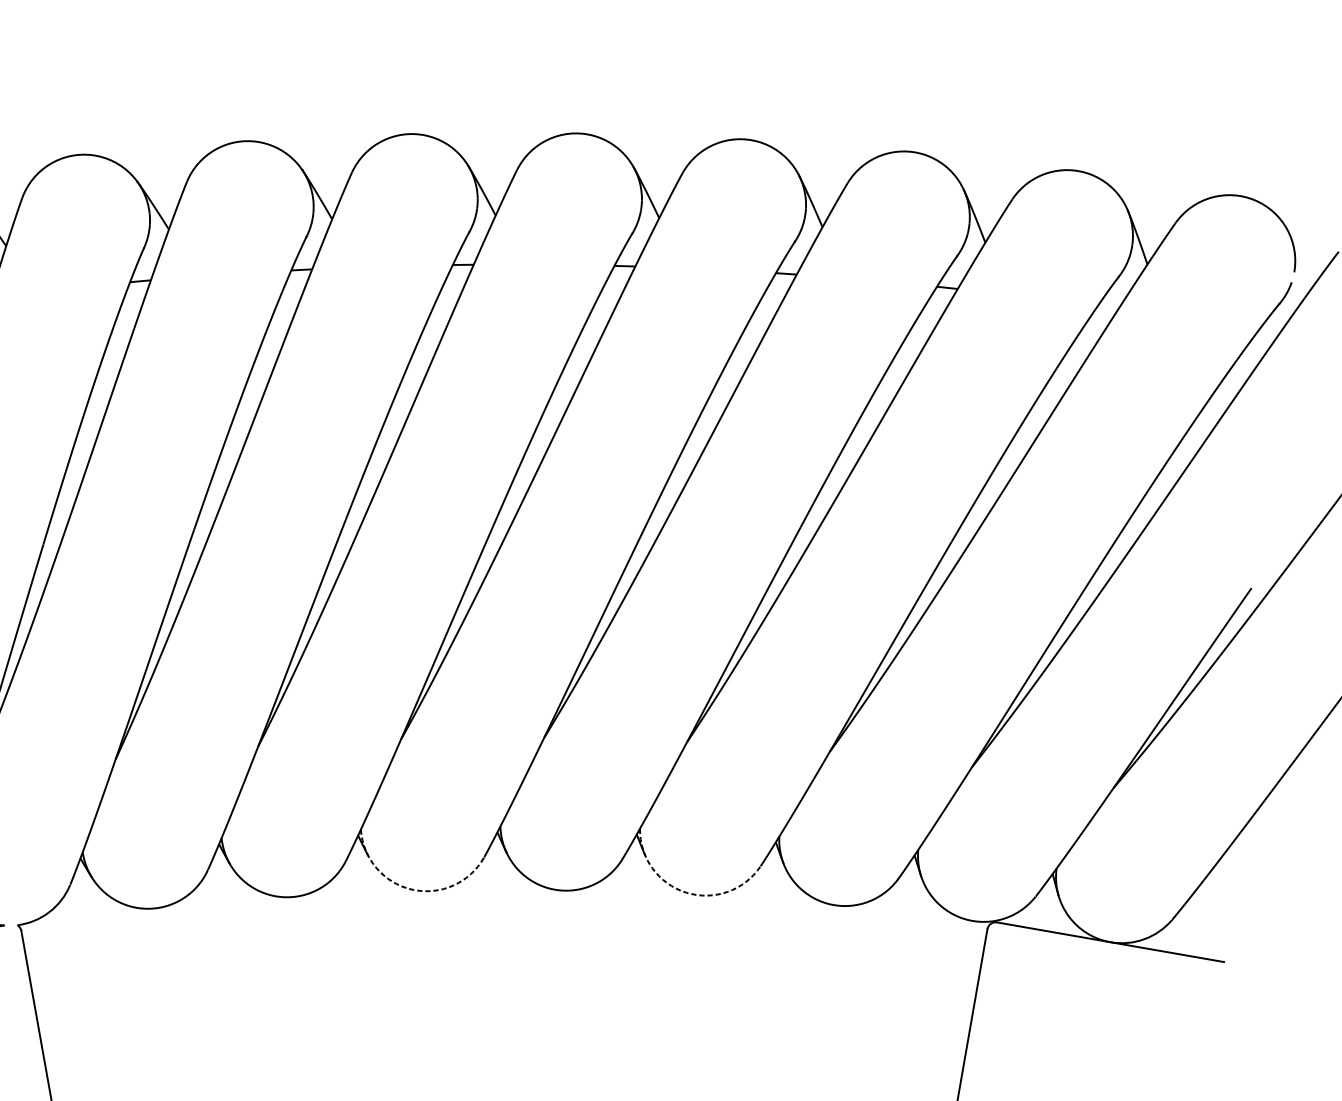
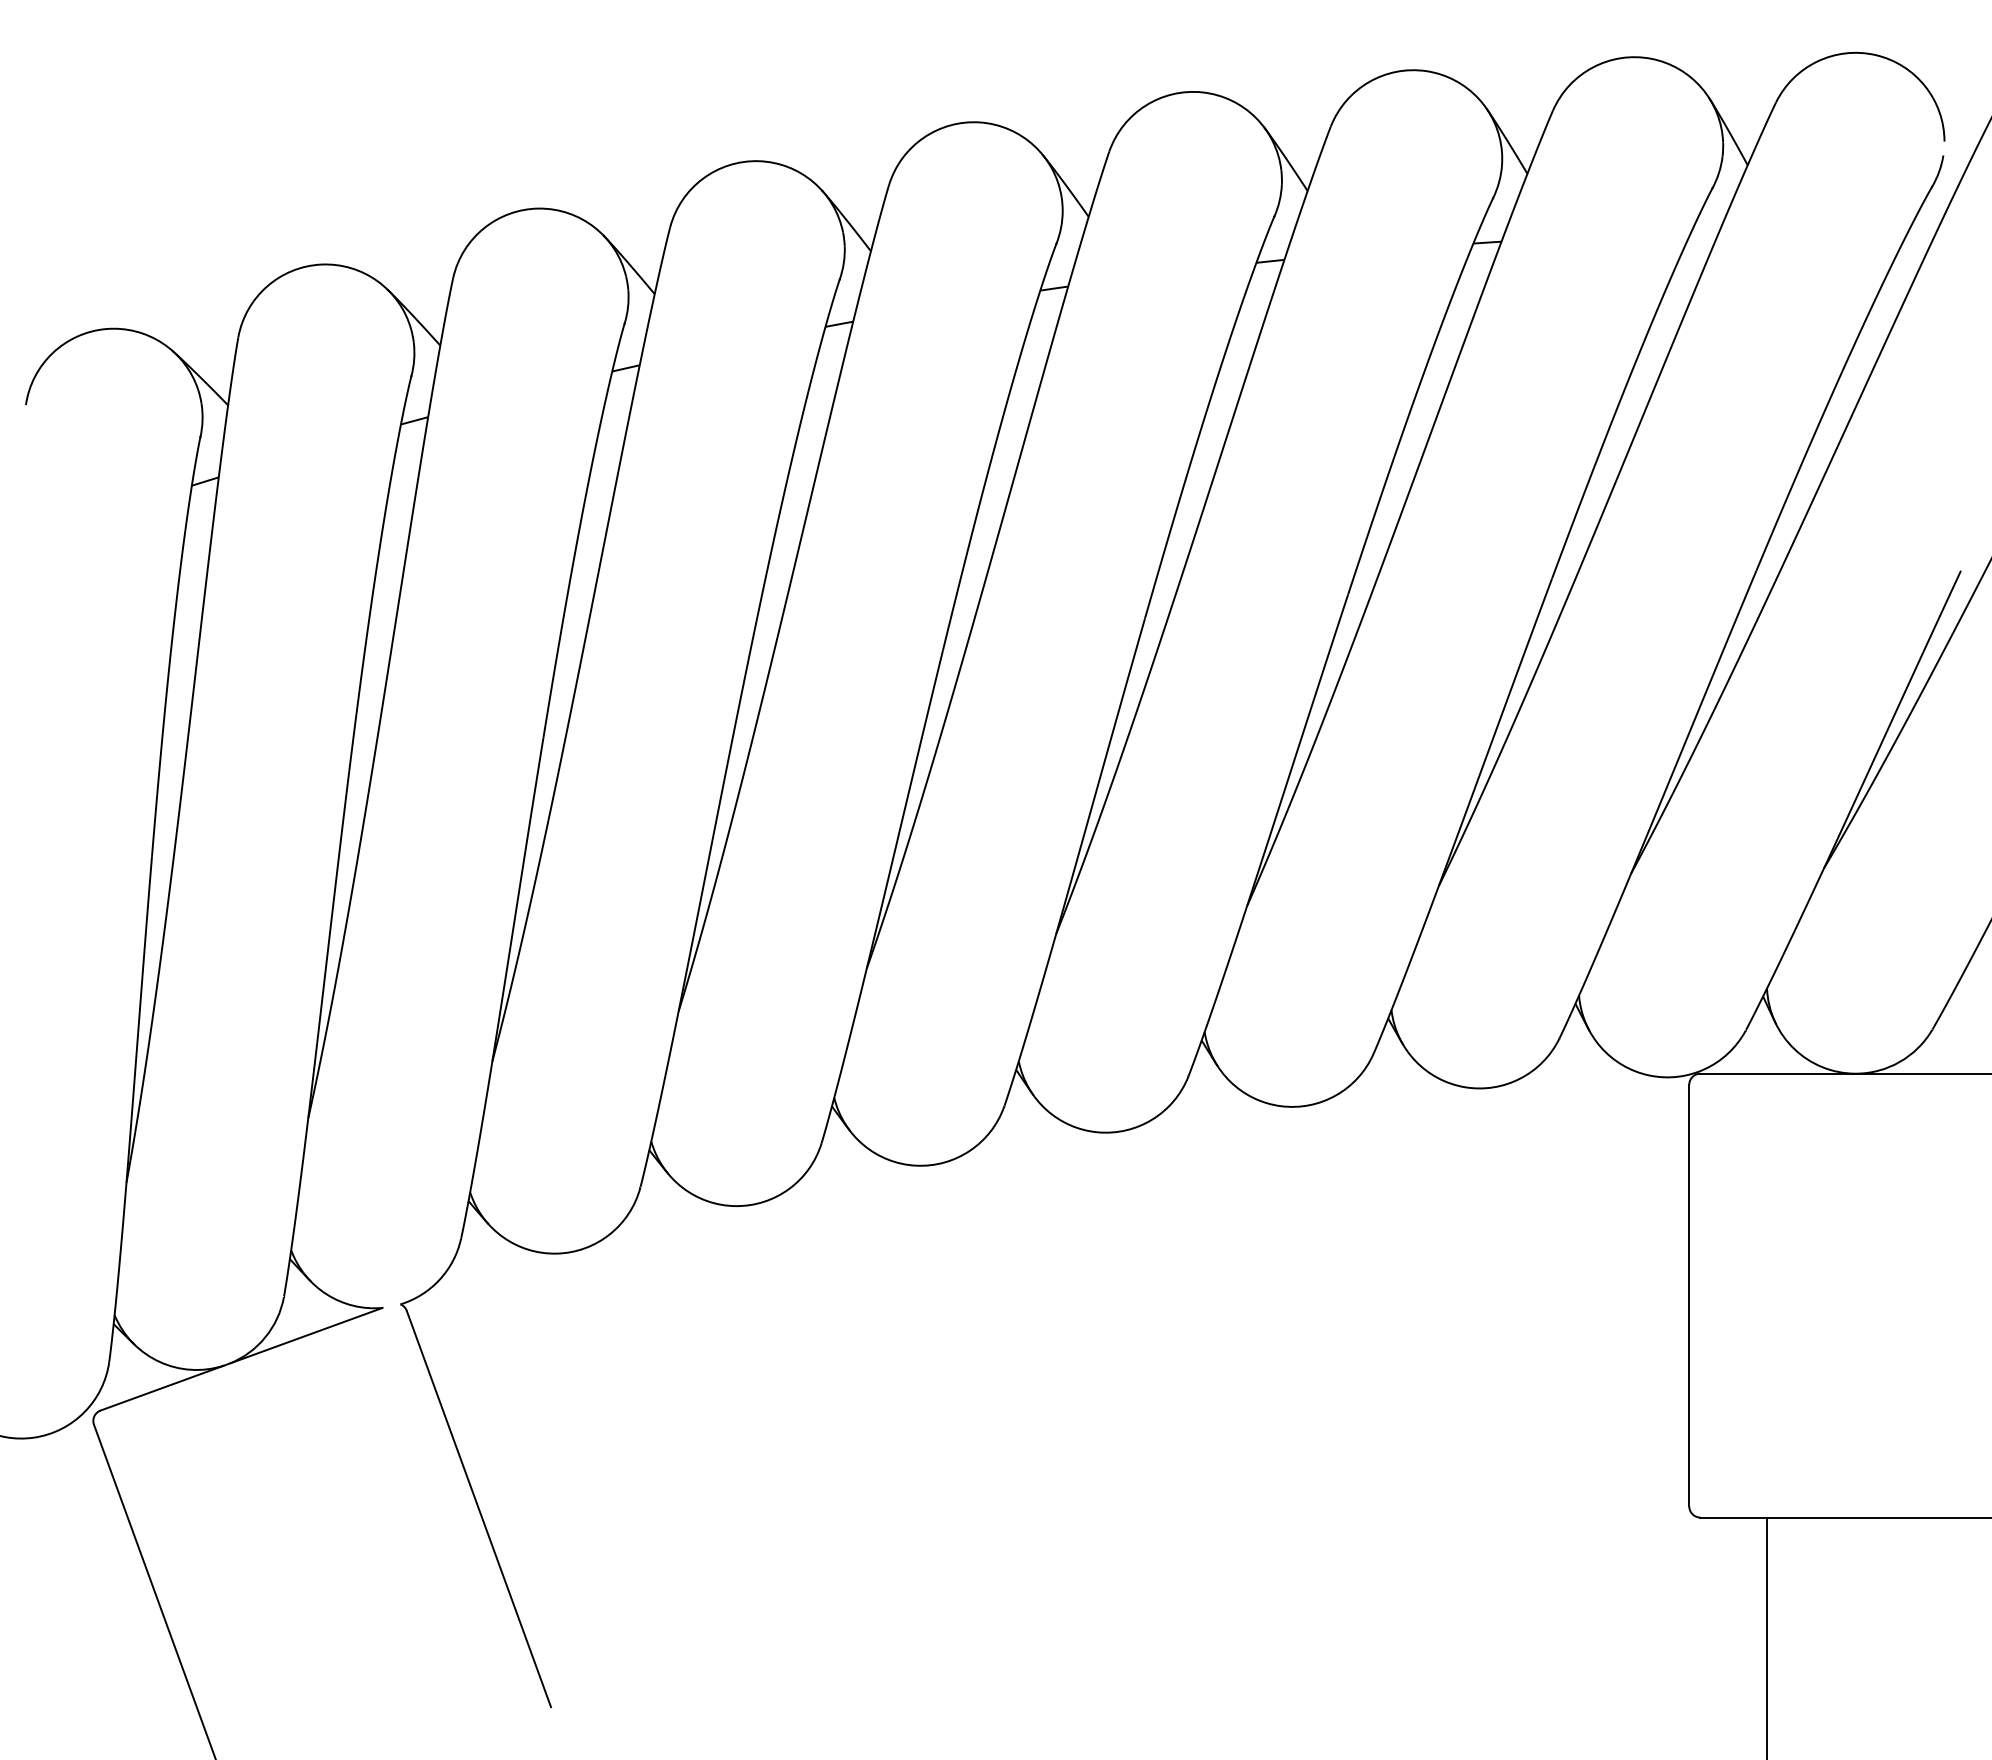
arc: (412, 889) -> (916, 1165), dashed -> solid
arc: (685, 892) -> (1280, 1106), dashed -> solid

